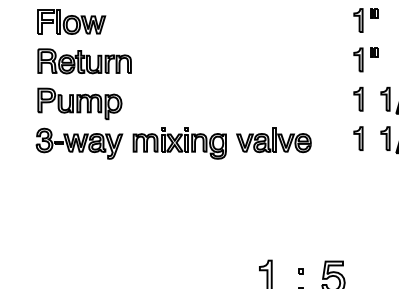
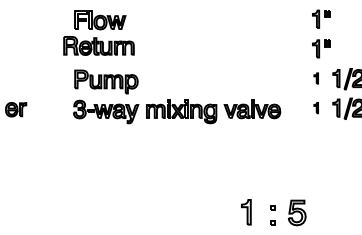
part: (83, 60) -> (98, 45), moved
part: (359, 99) -> (316, 78), size x0.6
part: (359, 137) -> (316, 107), size x0.6

